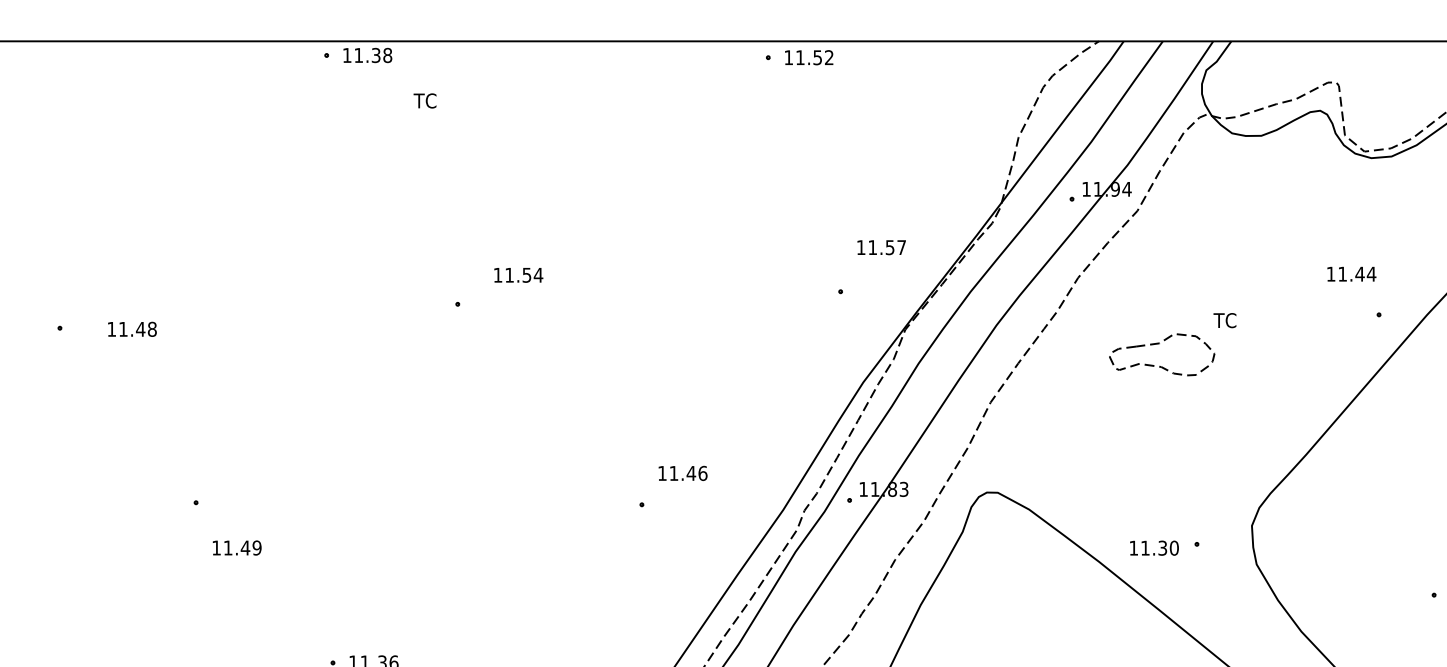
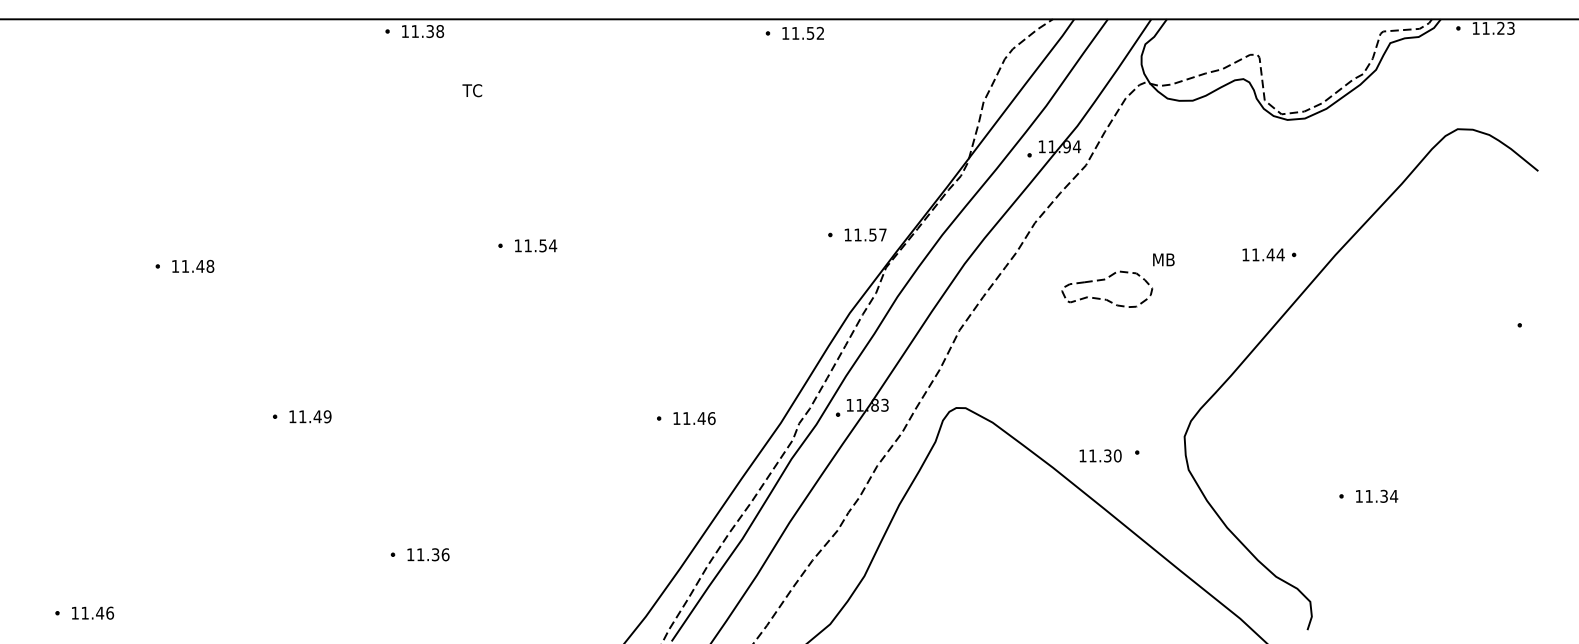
text: (425, 100) -> (472, 90), moved
text: (881, 247) -> (865, 234), moved
text: (1351, 273) -> (1263, 254), moved
text: (519, 274) -> (536, 245), moved
text: (1226, 320) -> (1162, 259), TC -> MB
text: (132, 329) -> (193, 266), moved
text: (682, 473) -> (694, 418), moved
text: (237, 547) -> (310, 416), moved

